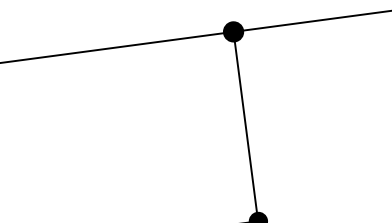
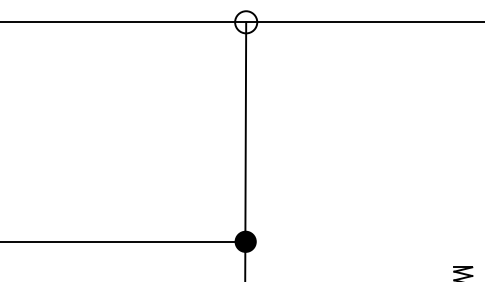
fill: (233, 32) -> (246, 22), removed

